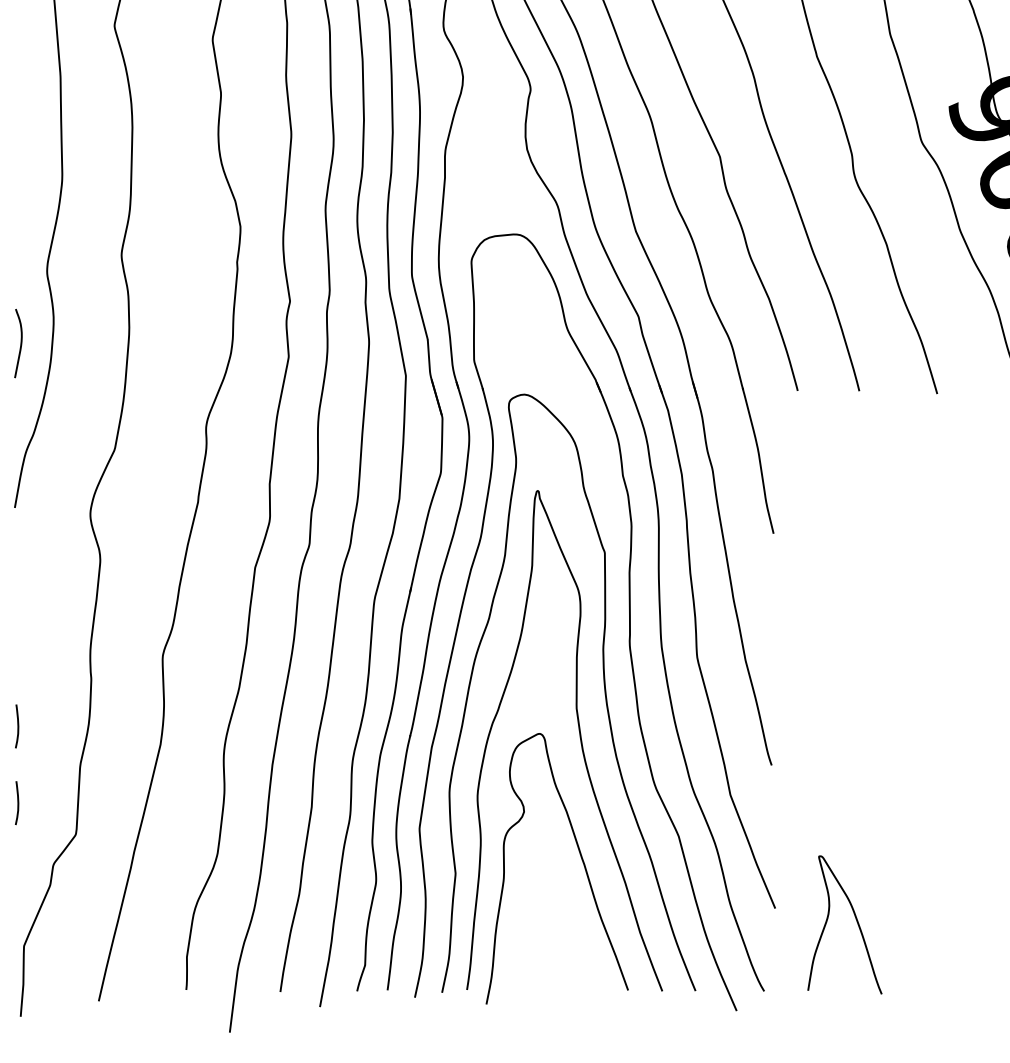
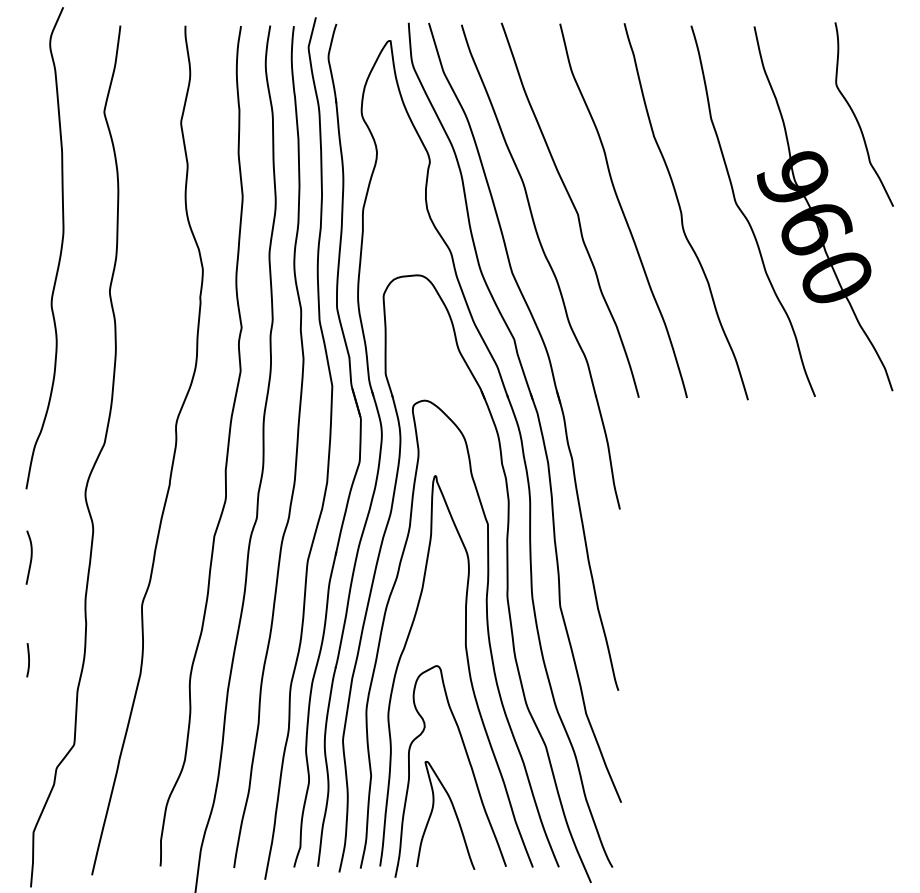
curve: (20, 343) -> (30, 557), moved
curve: (17, 803) -> (28, 720), removed
curve: (856, 922) -> (454, 813), moved

